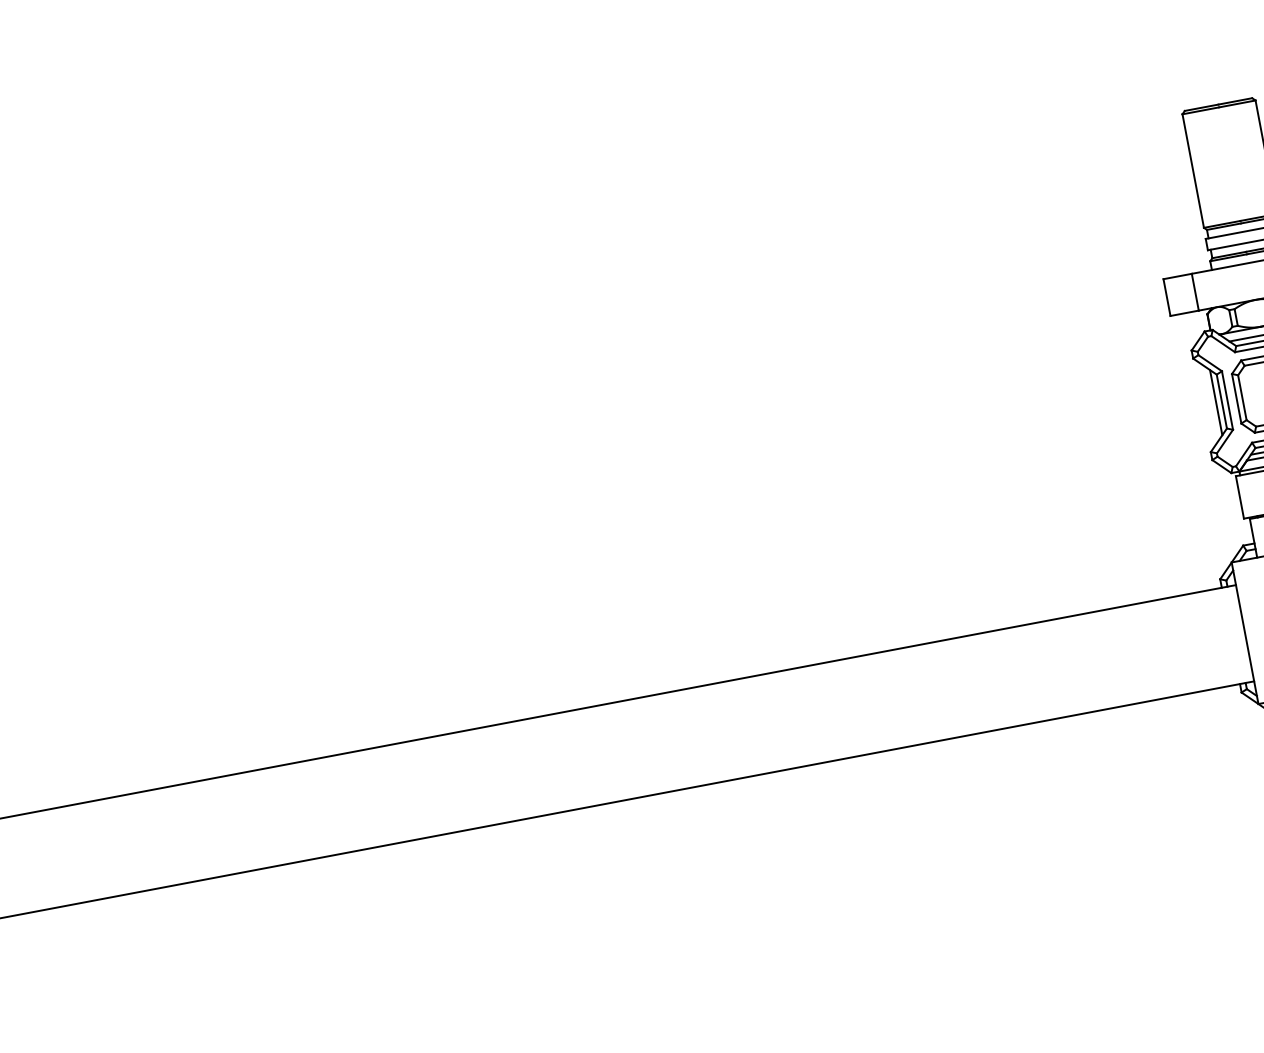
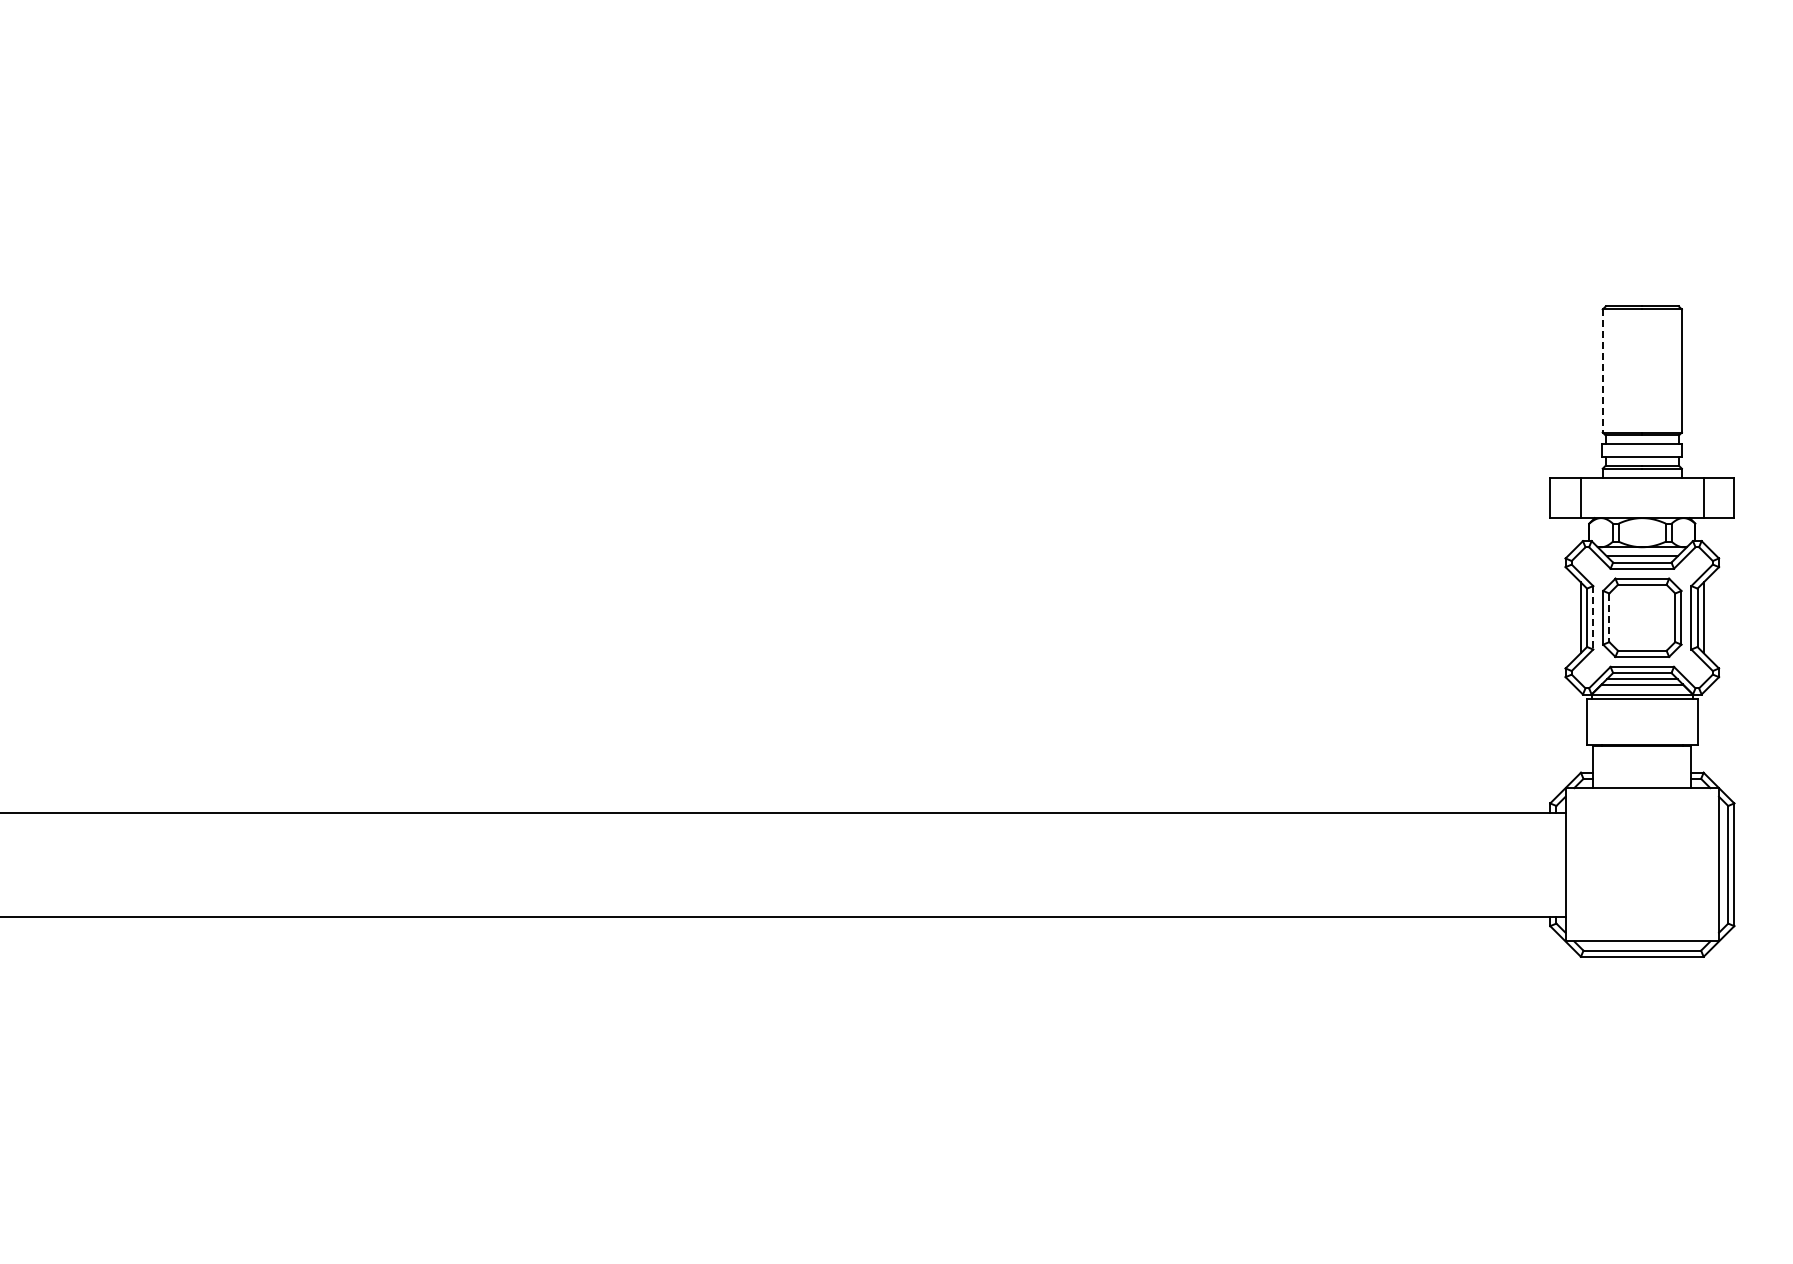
line: (1193, 171) -> (1602, 371), solid -> dashed
line: (1242, 398) -> (1609, 618), solid -> dashed
line: (1227, 400) -> (1593, 617), solid -> dashed

